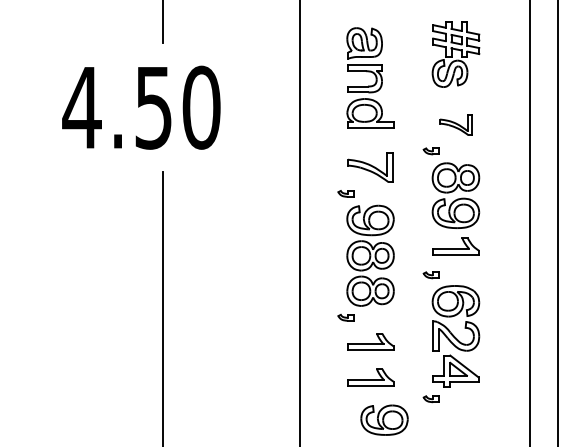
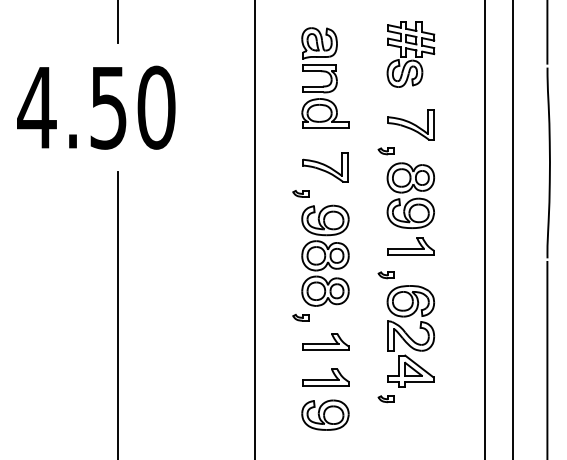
part: (455, 124) -> (410, 124), size x1.43
part: (384, 419) -> (325, 414), moved

